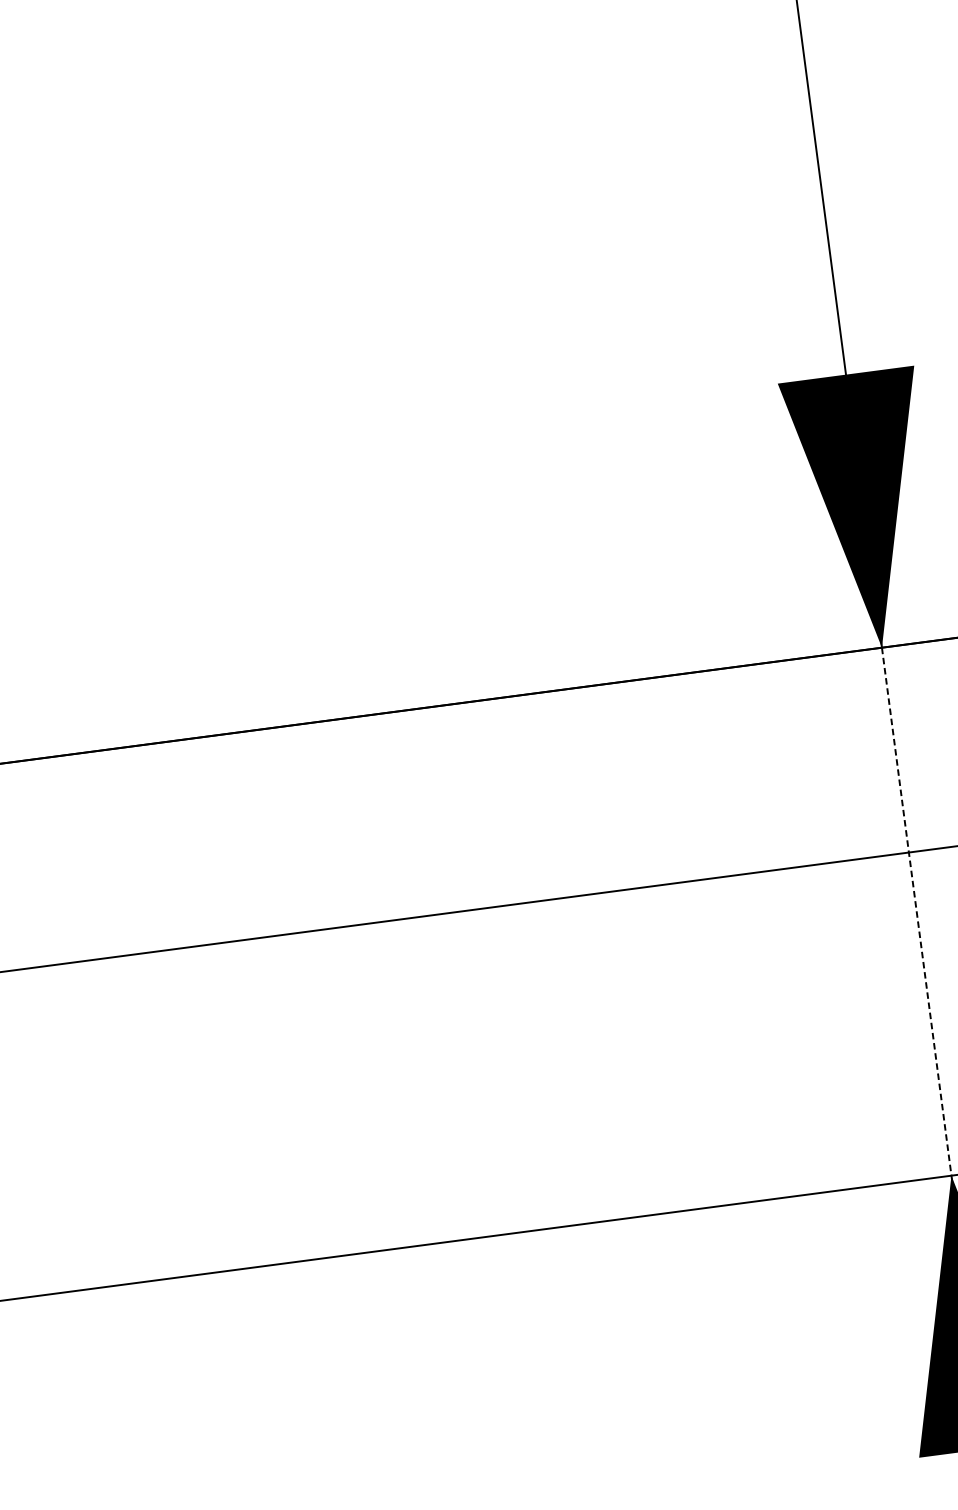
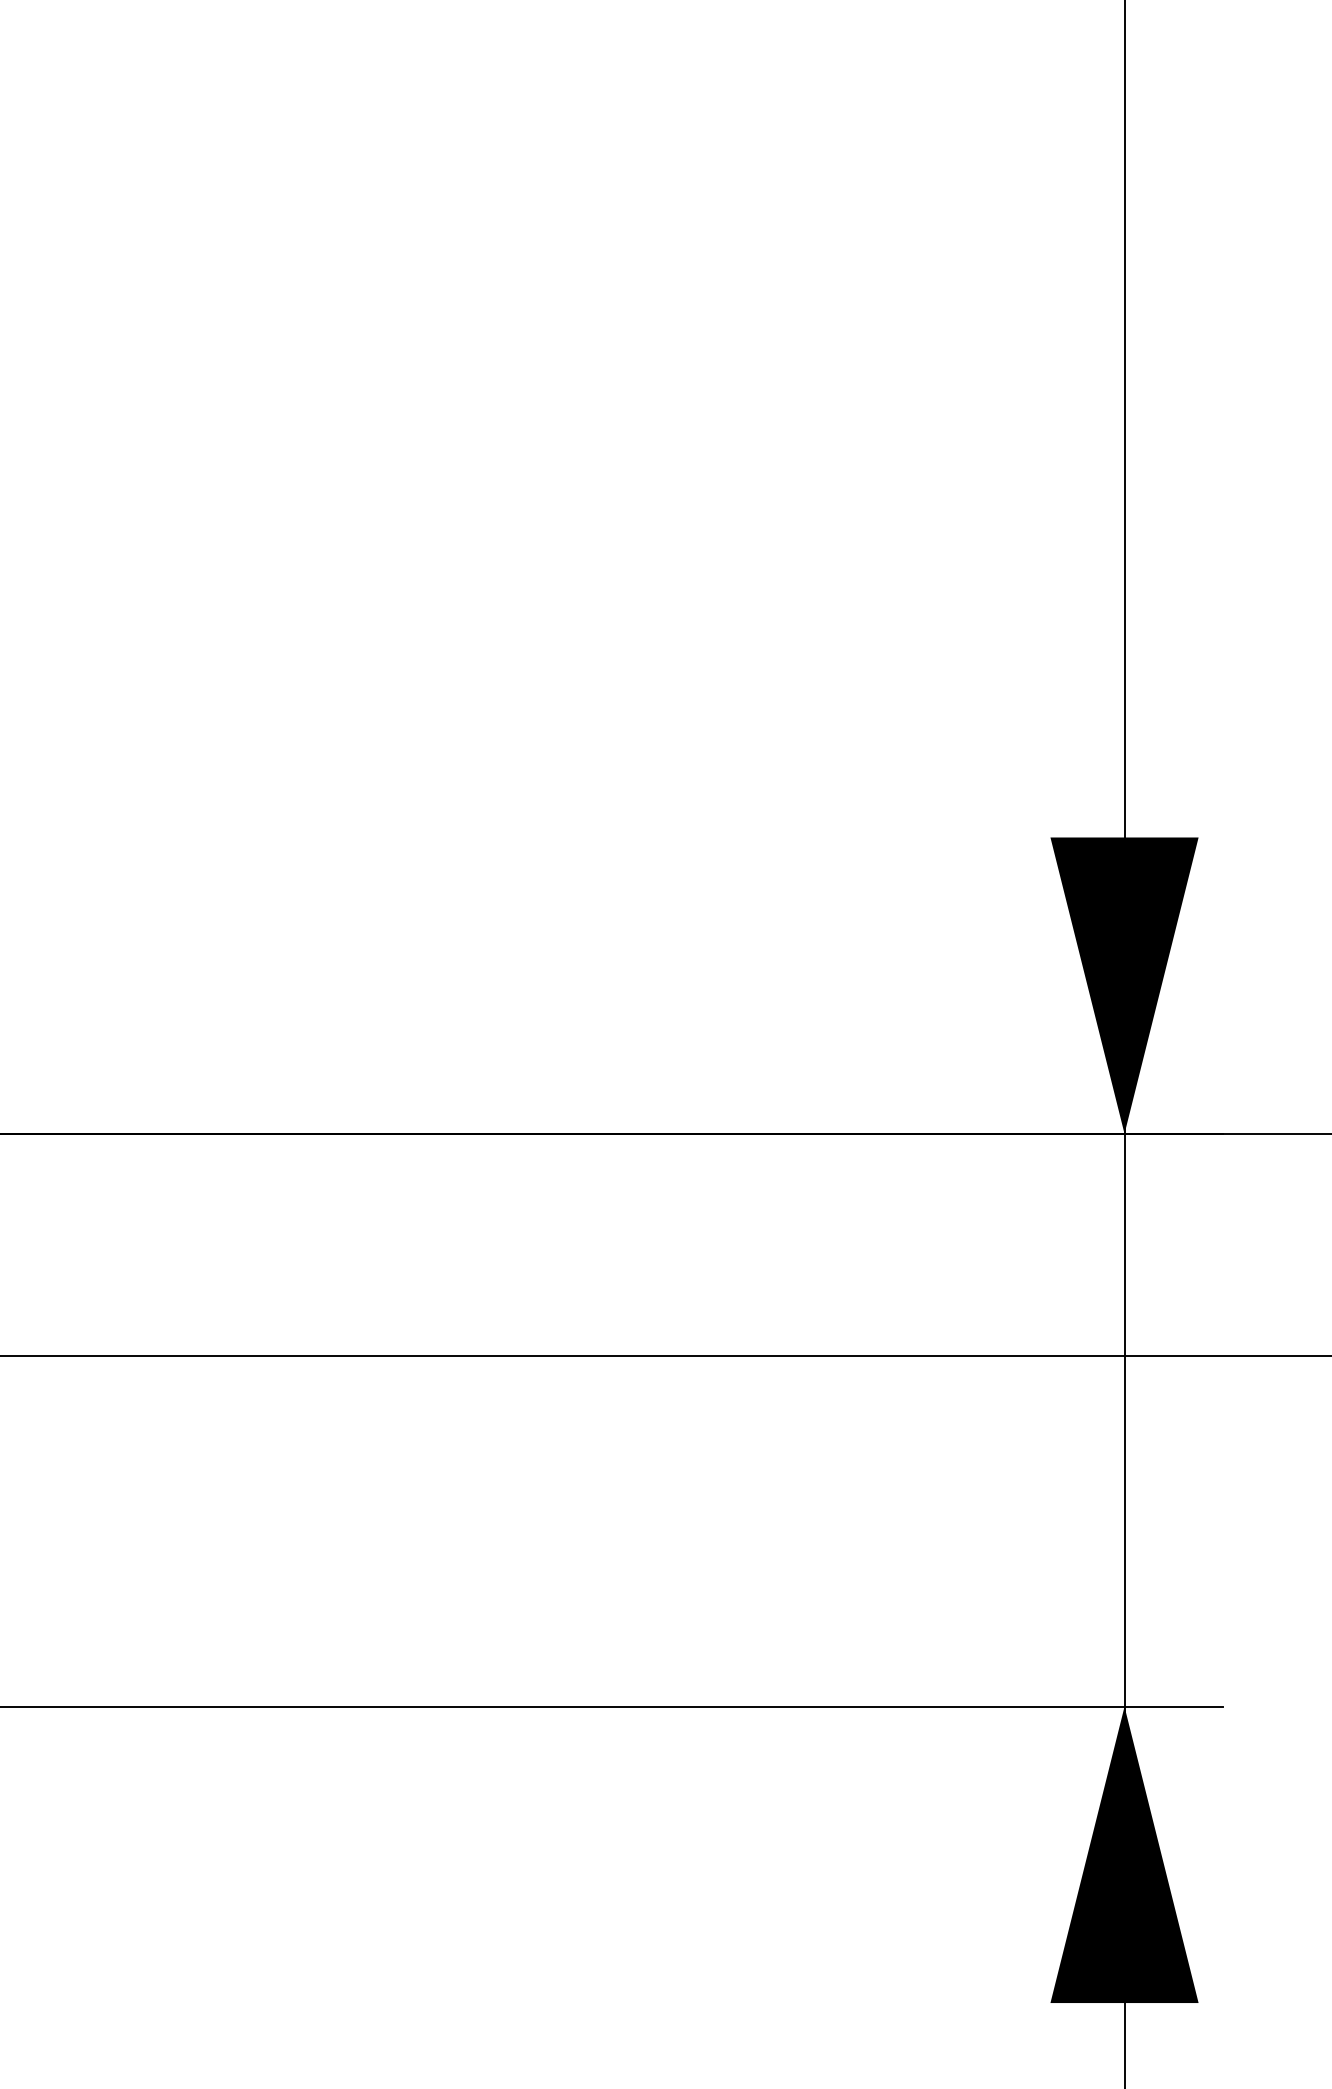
line: (916, 911) -> (1124, 1420), dashed -> solid

